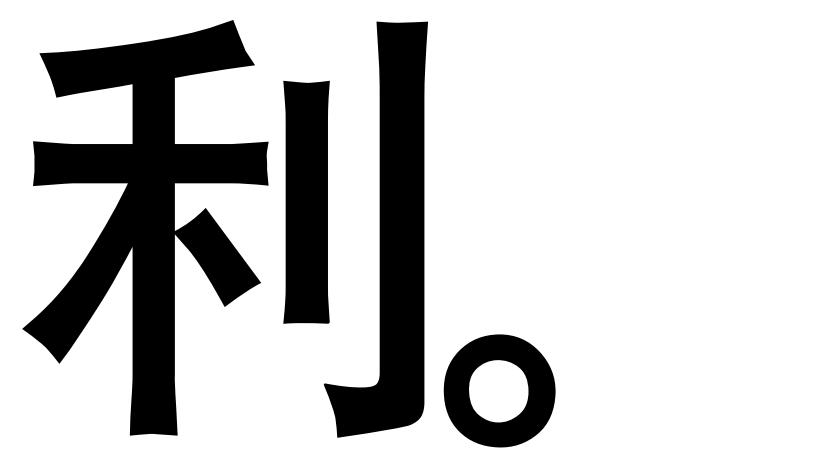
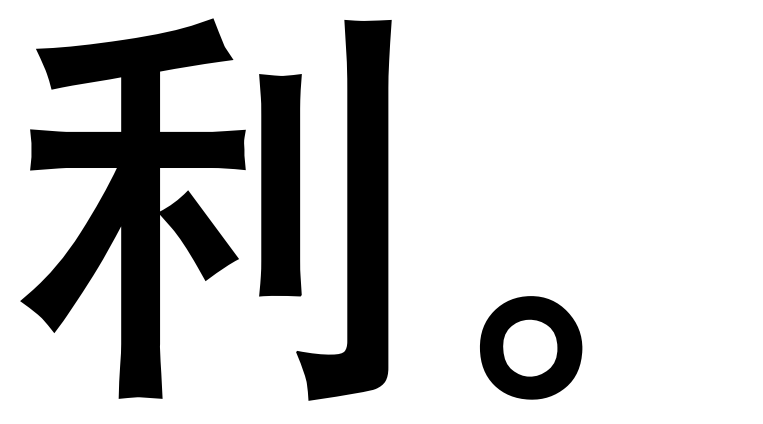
part: (500, 390) -> (531, 347), moved

